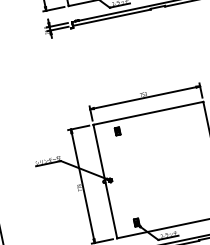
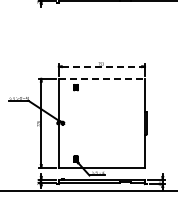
line: (145, 97) -> (102, 66), solid -> dashed
line: (147, 113) -> (101, 78), solid -> dashed

